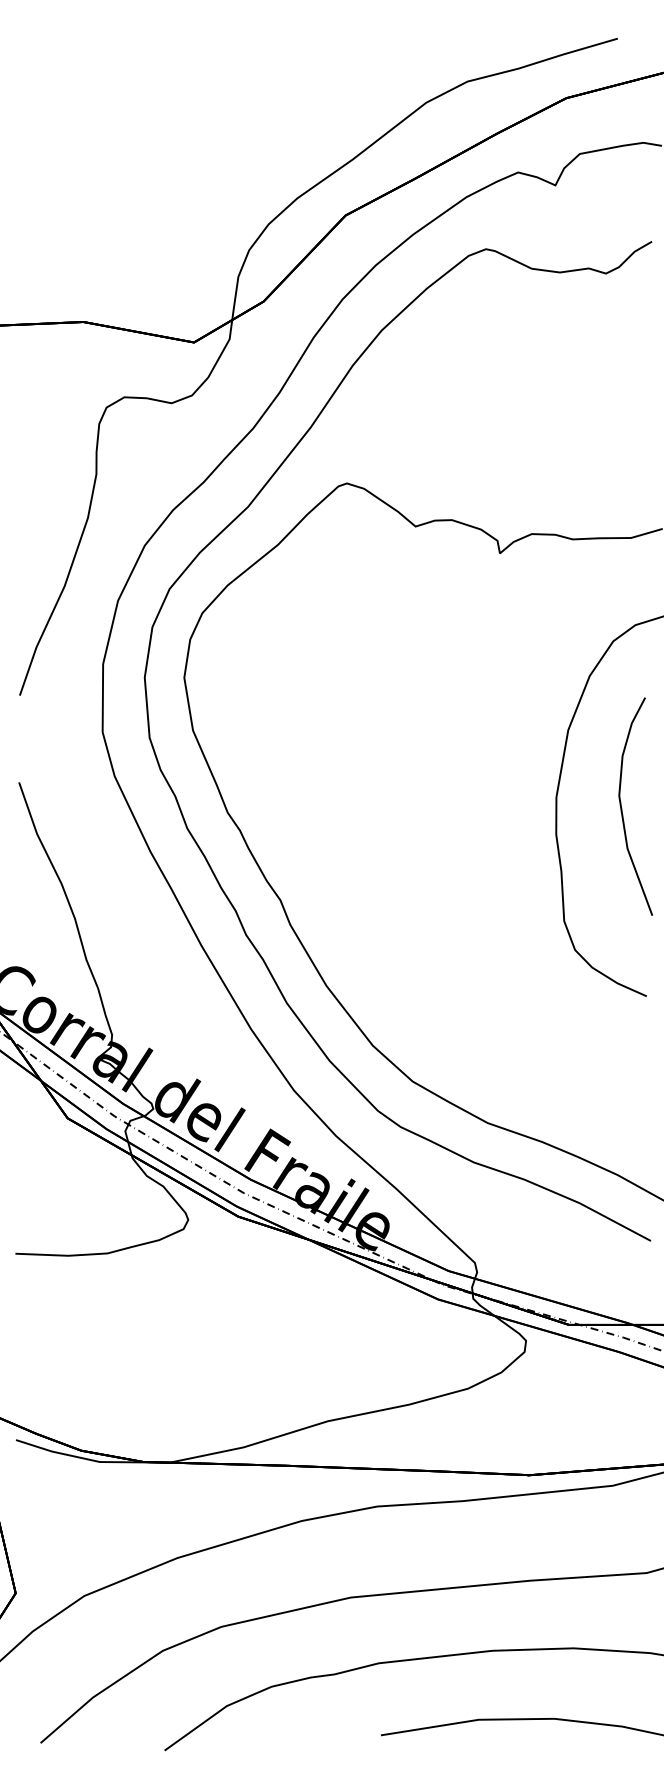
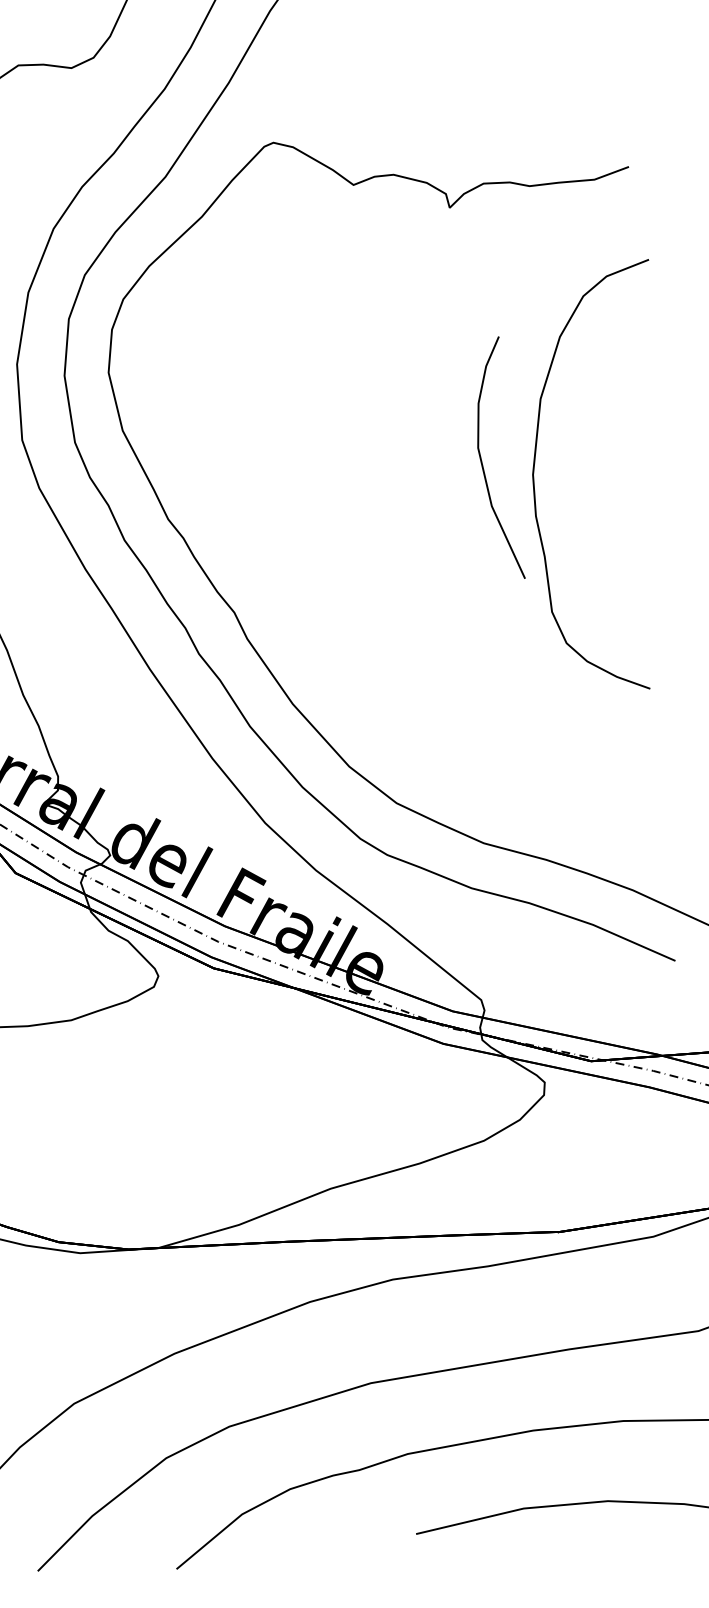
curve: (622, 808) -> (482, 461), moved

